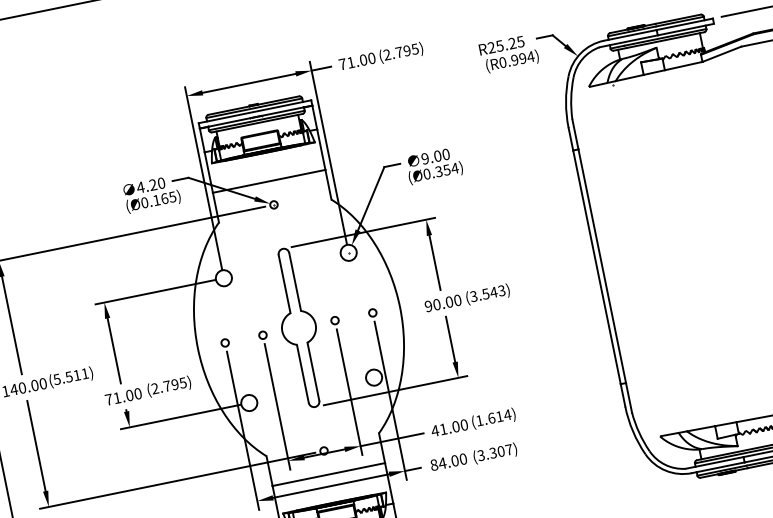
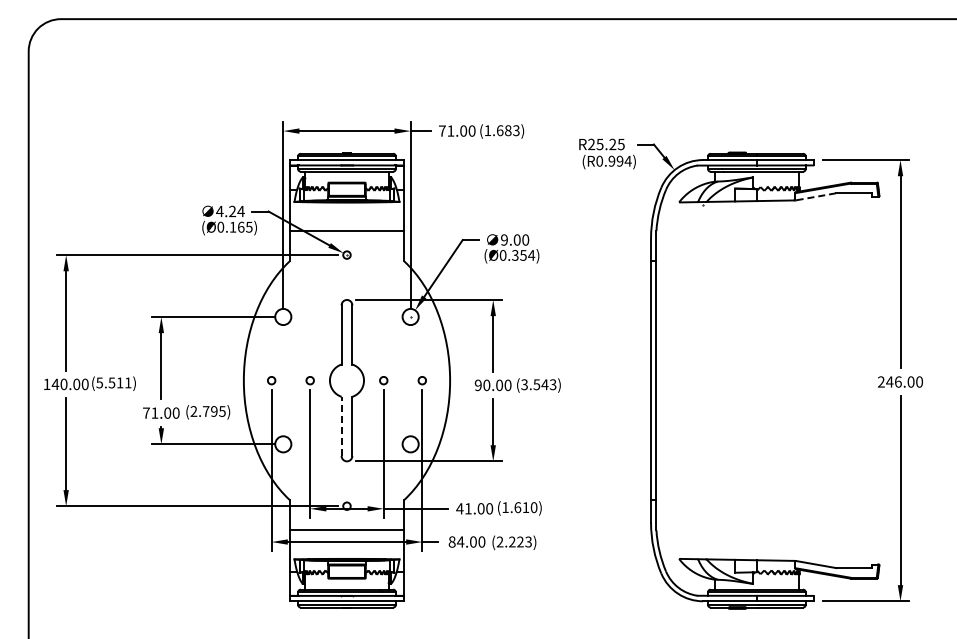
text: (400, 51) -> (501, 130), (2.795) -> (1.683)
line: (722, 53) -> (816, 196), solid -> dashed
text: (160, 183) -> (240, 211), 4.20 -> 4.24
line: (302, 373) -> (341, 426), solid -> dashed
text: (507, 415) -> (533, 507), (1.614) -> (1.610)
text: (494, 452) -> (513, 541), (3.307) -> (2.223)

